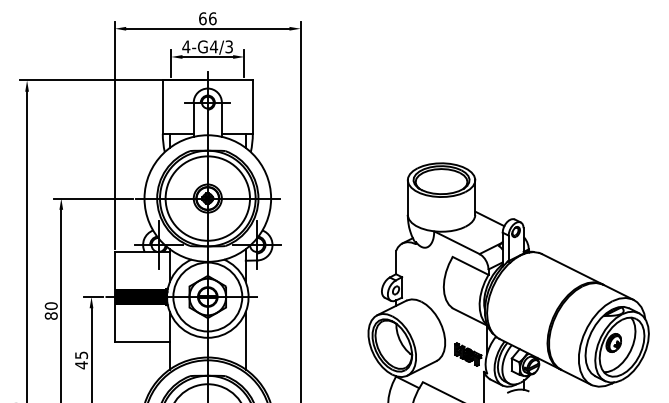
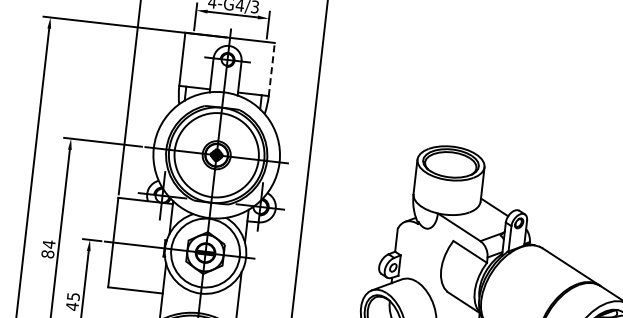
line: (252, 107) -> (271, 69), solid -> dashed
fill: (140, 297) -> (138, 245), removed
text: (50, 306) -> (48, 244), 80 -> 84

